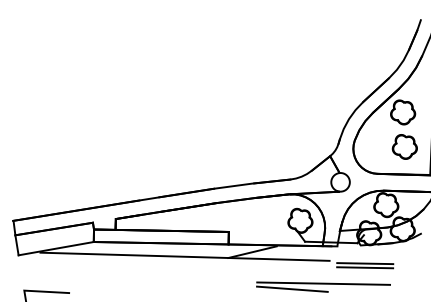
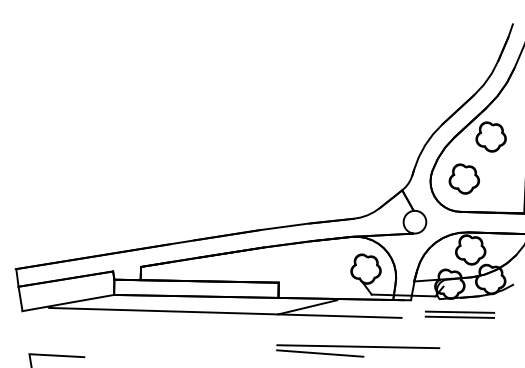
part: (404, 146) -> (463, 178), moved
part: (364, 265) -> (459, 314), moved
part: (323, 286) -> (358, 350), moved

